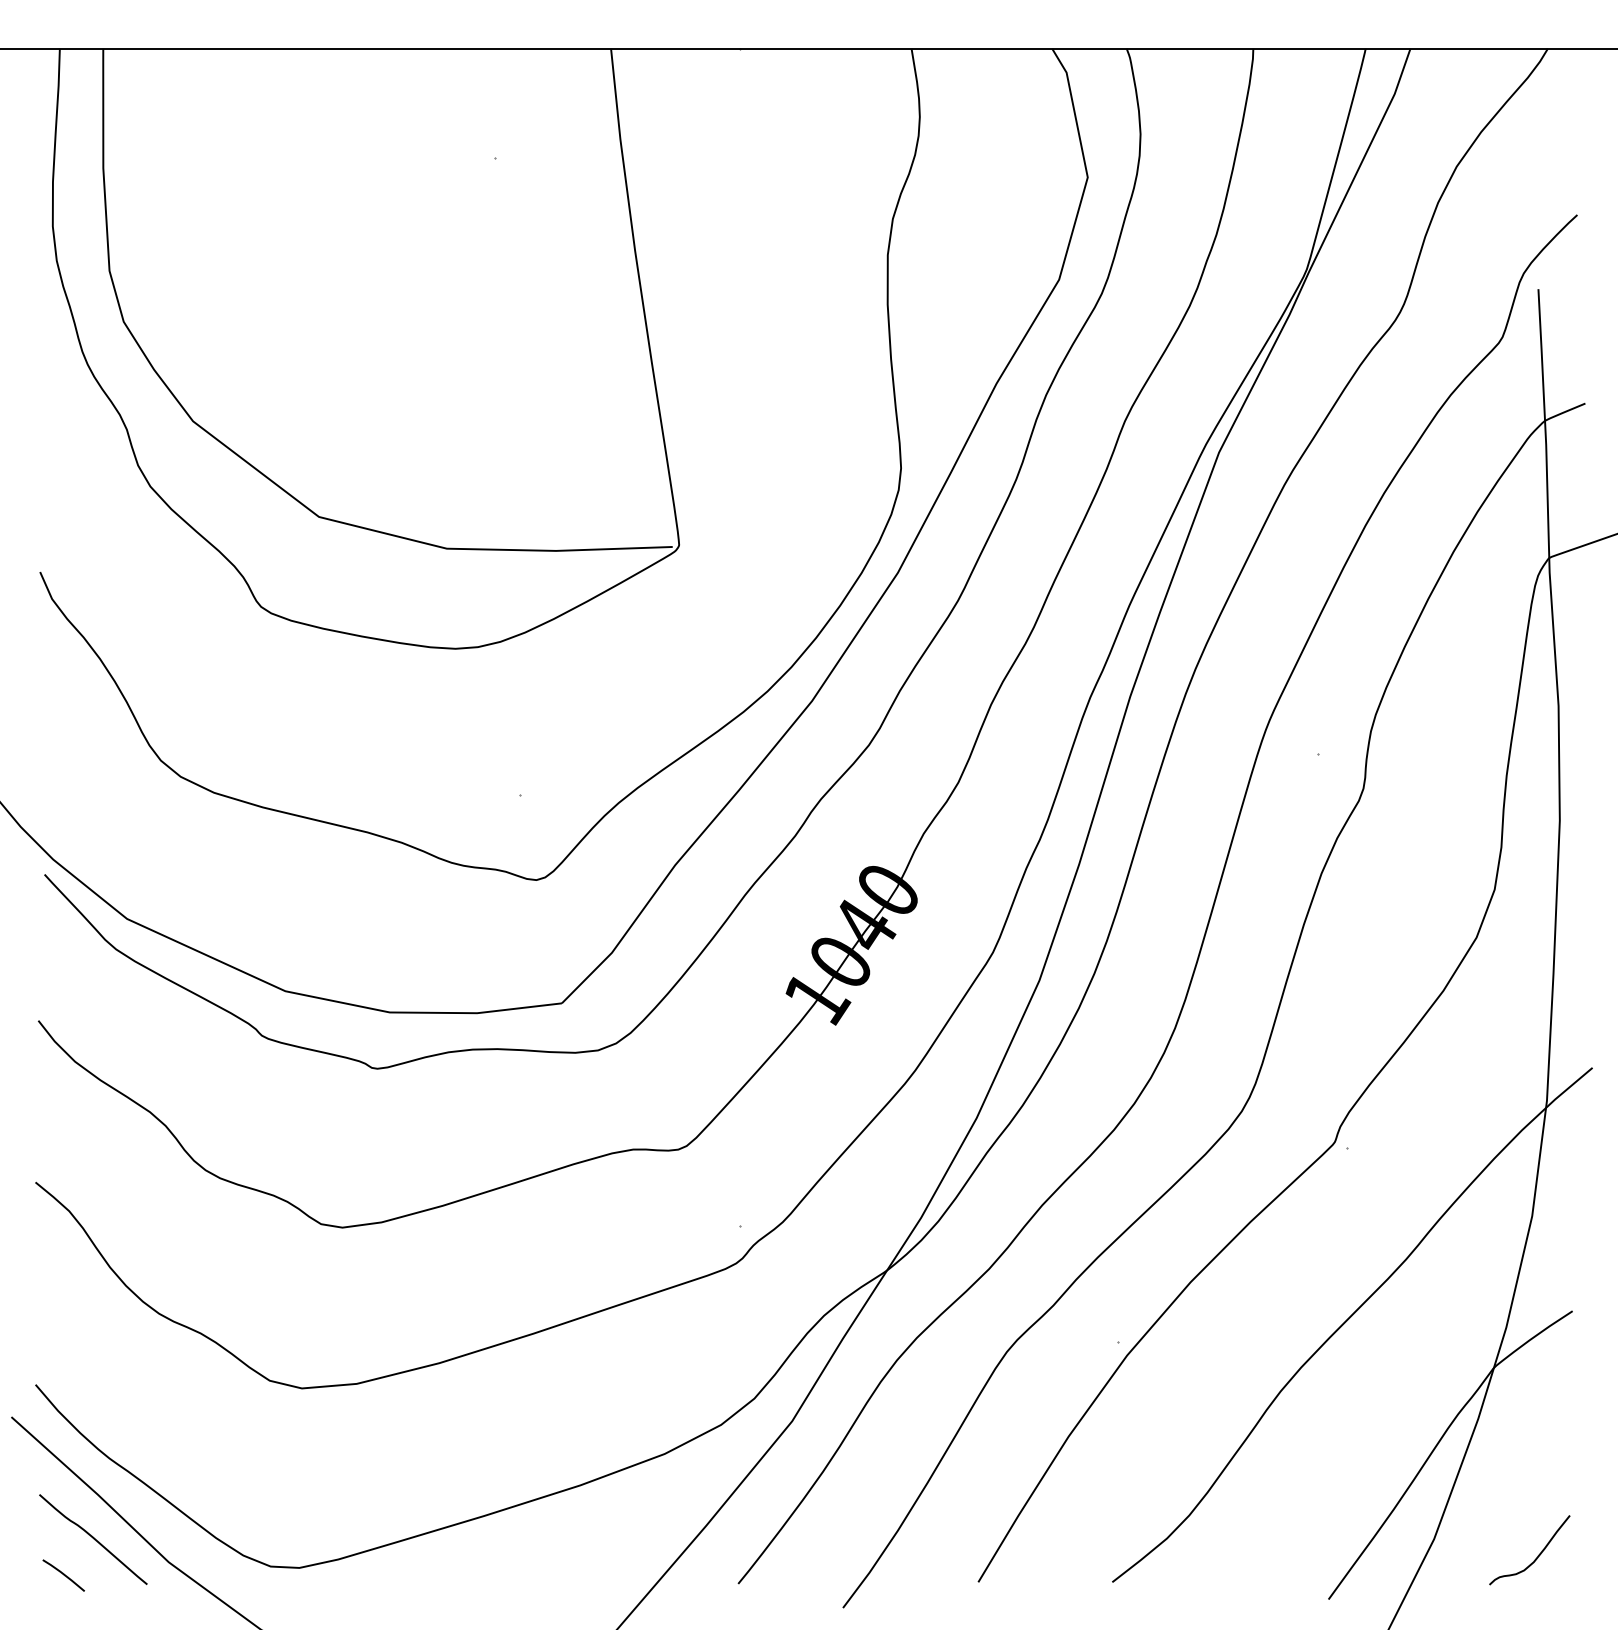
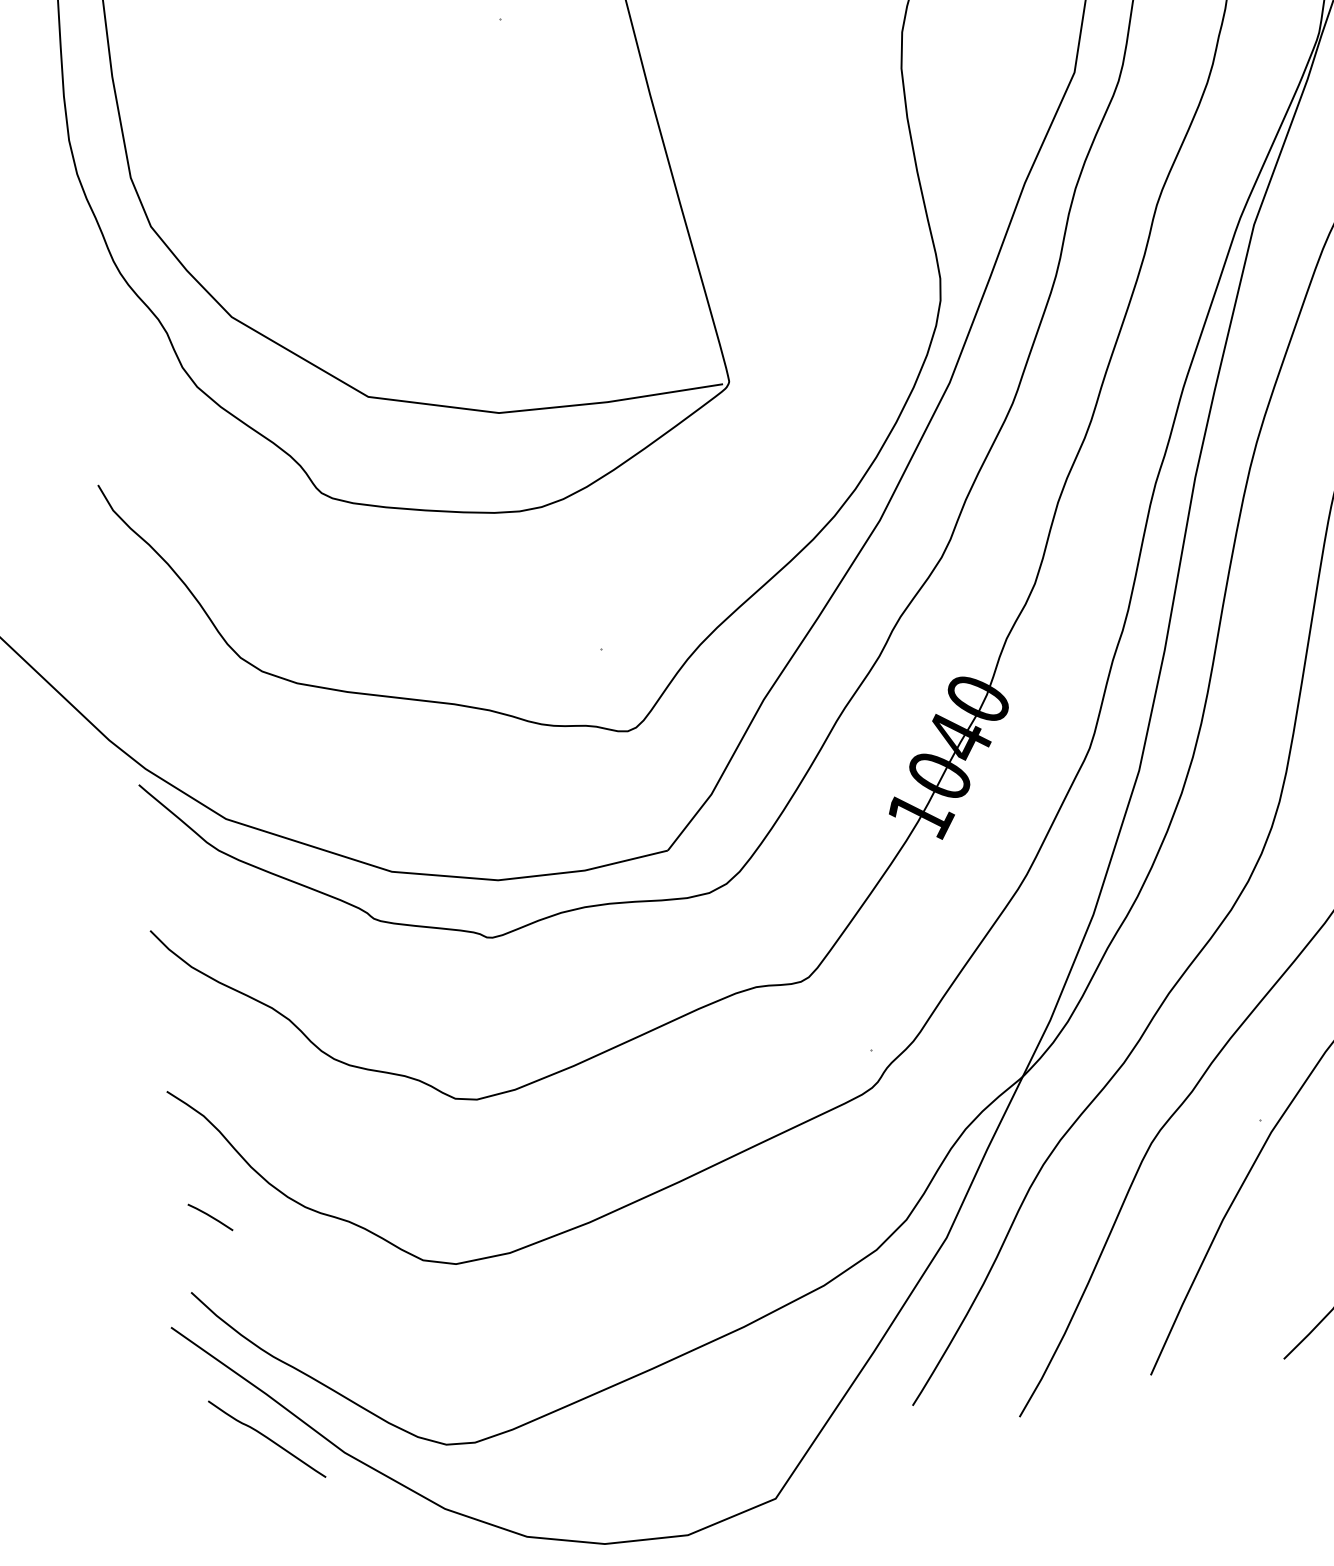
line: (63, 1575) -> (210, 1217), moved

